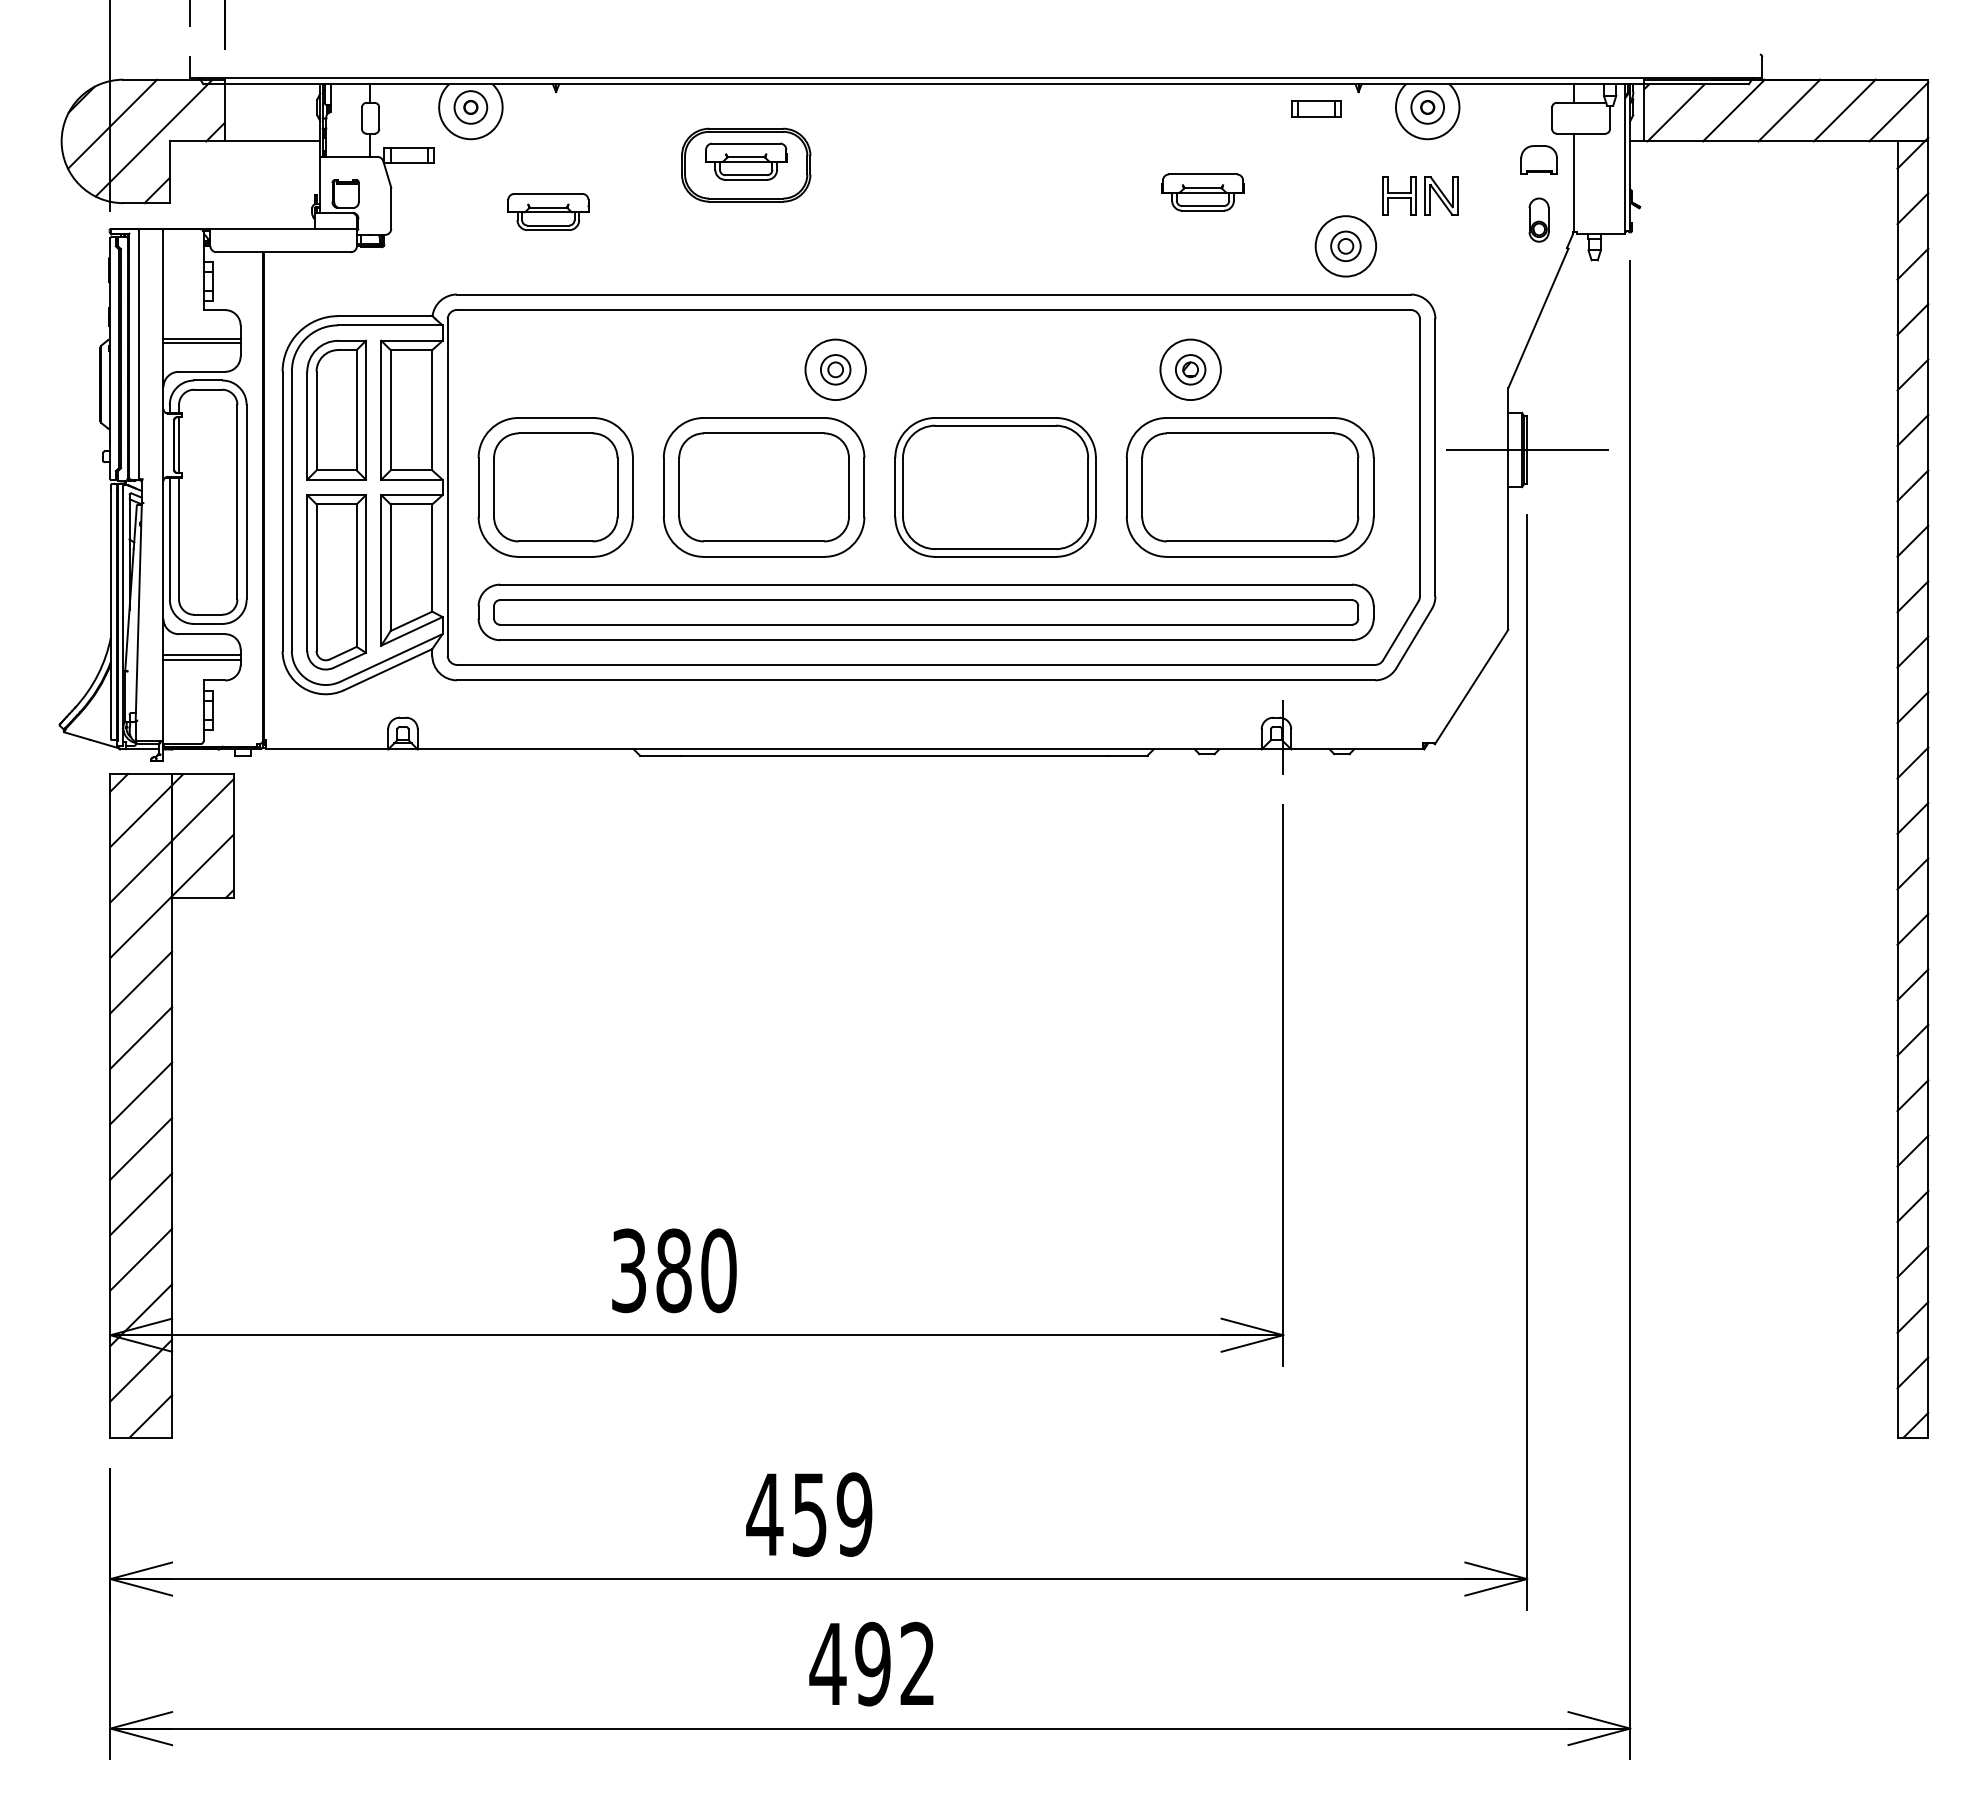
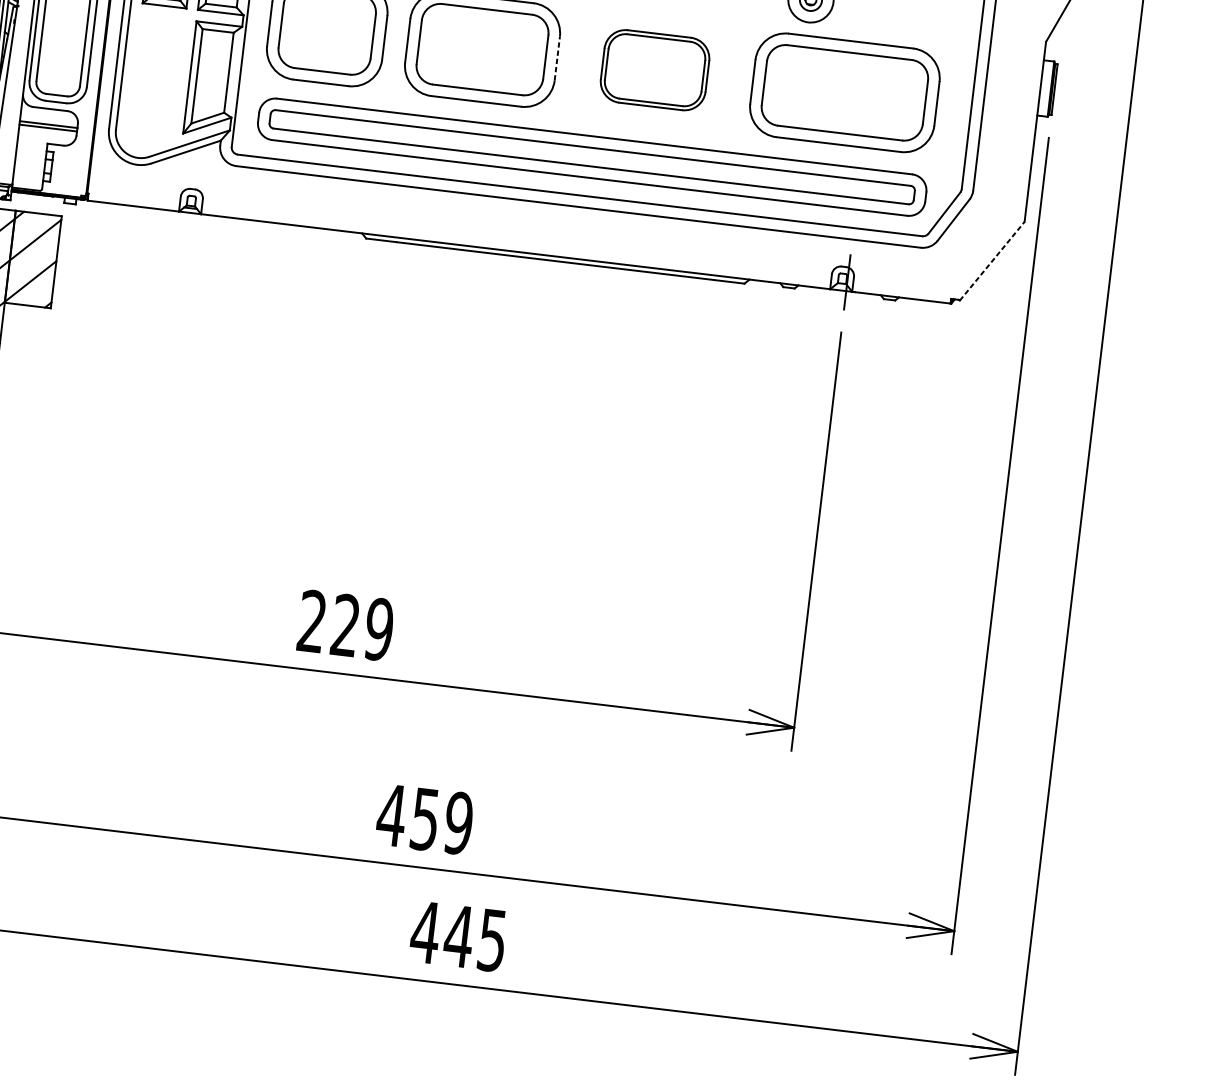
line: (1527, 450) -> (1054, 89), removed
line: (864, 486) -> (557, 57), solid -> dashed
part: (995, 487) -> (655, 70), size x0.7
part: (336, 582) -> (155, 82), removed
line: (1471, 686) -> (992, 260), solid -> dashed
text: (674, 1270) -> (346, 625), 380 -> 229
text: (894, 1663) -> (475, 937), 492 -> 445

